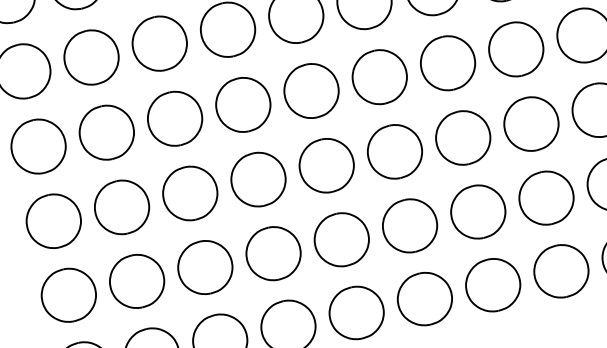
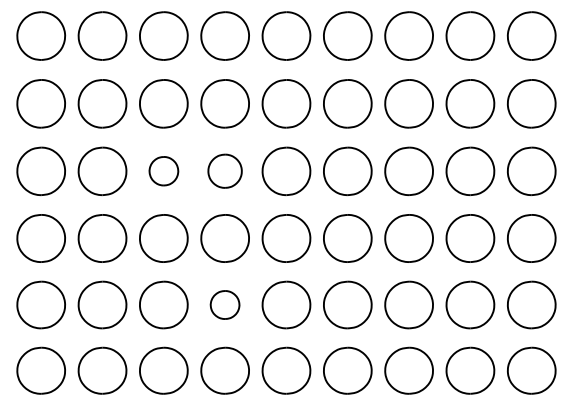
part: (242, 104) -> (224, 170), size x0.7
part: (174, 117) -> (163, 170), size x0.6
part: (272, 253) -> (224, 304), size x0.6

